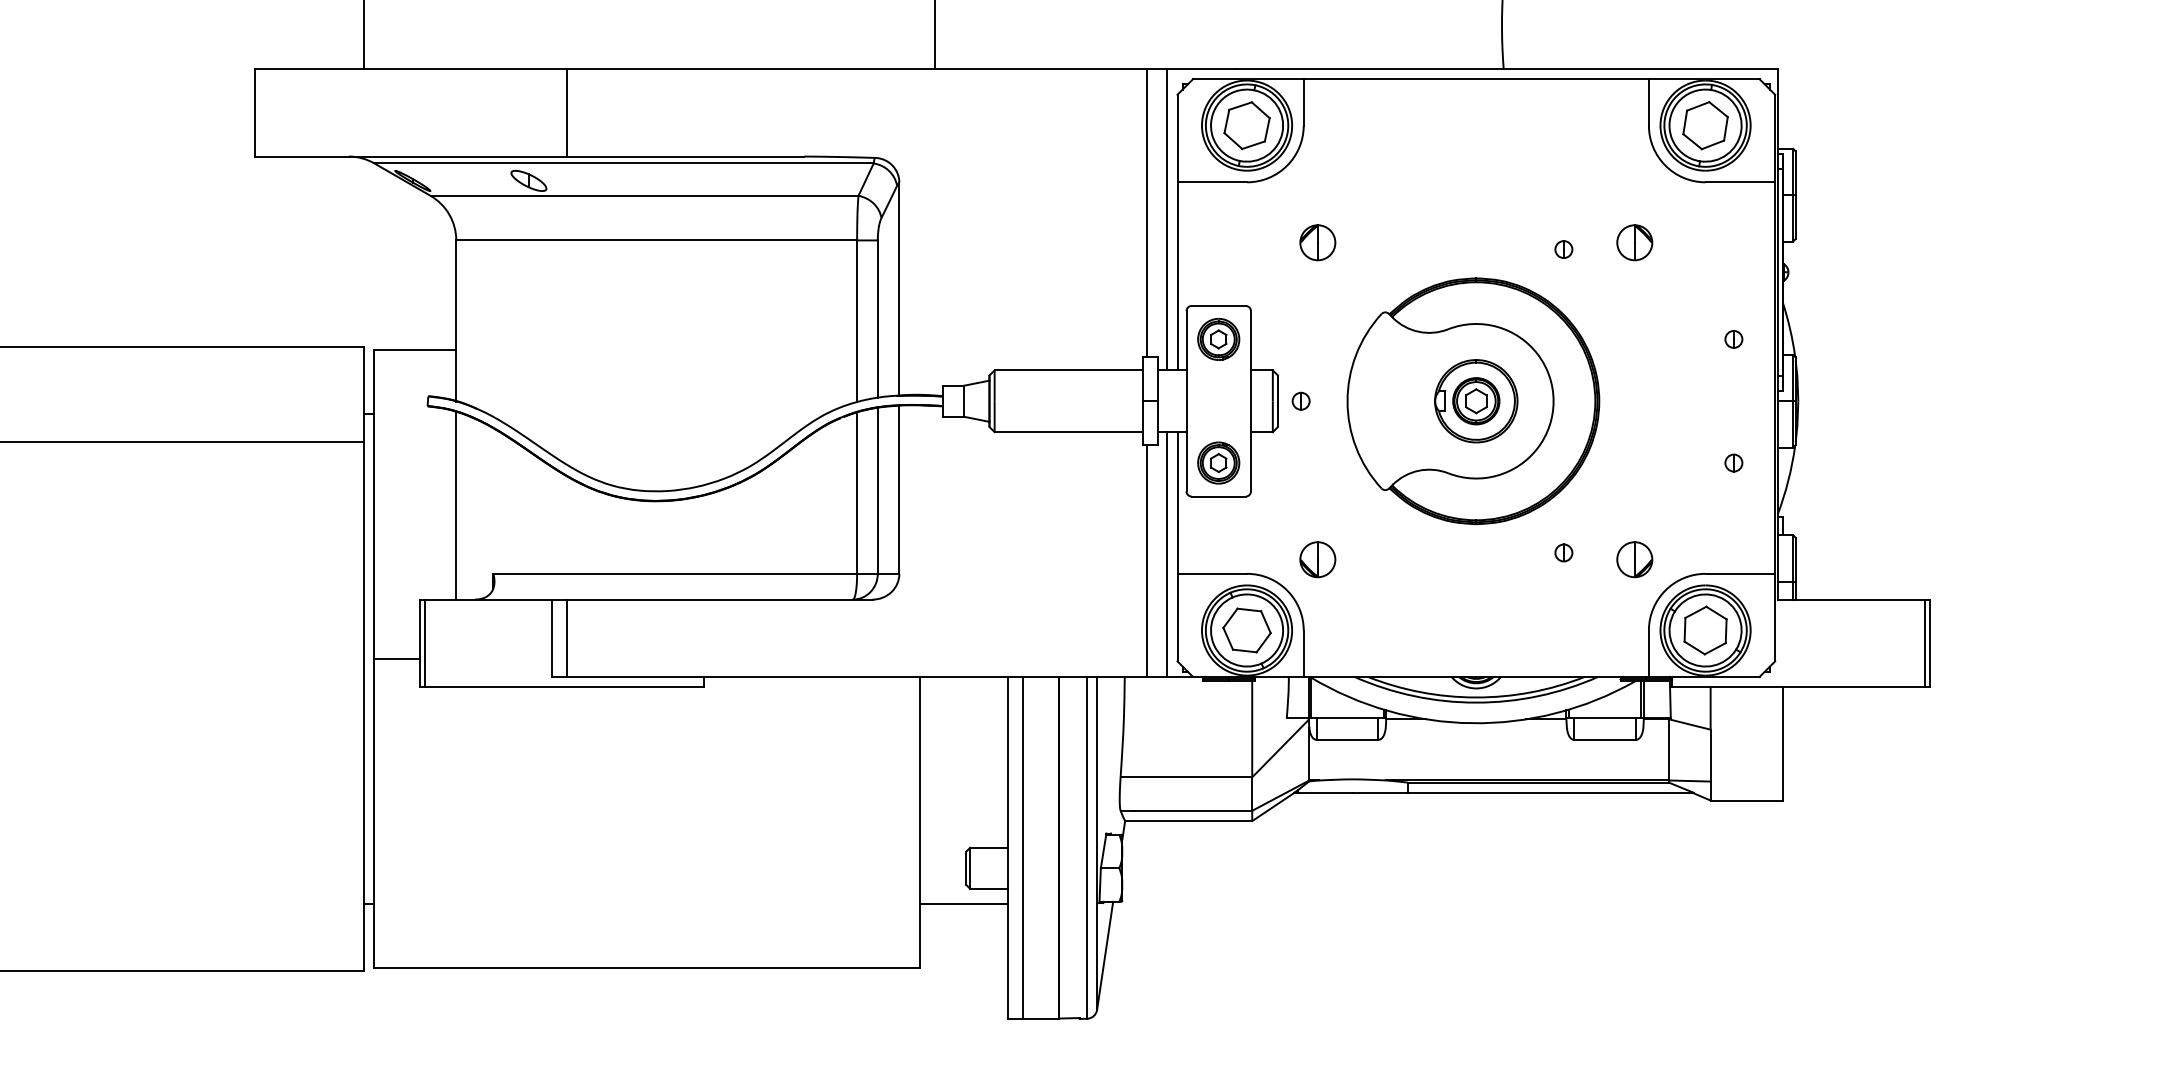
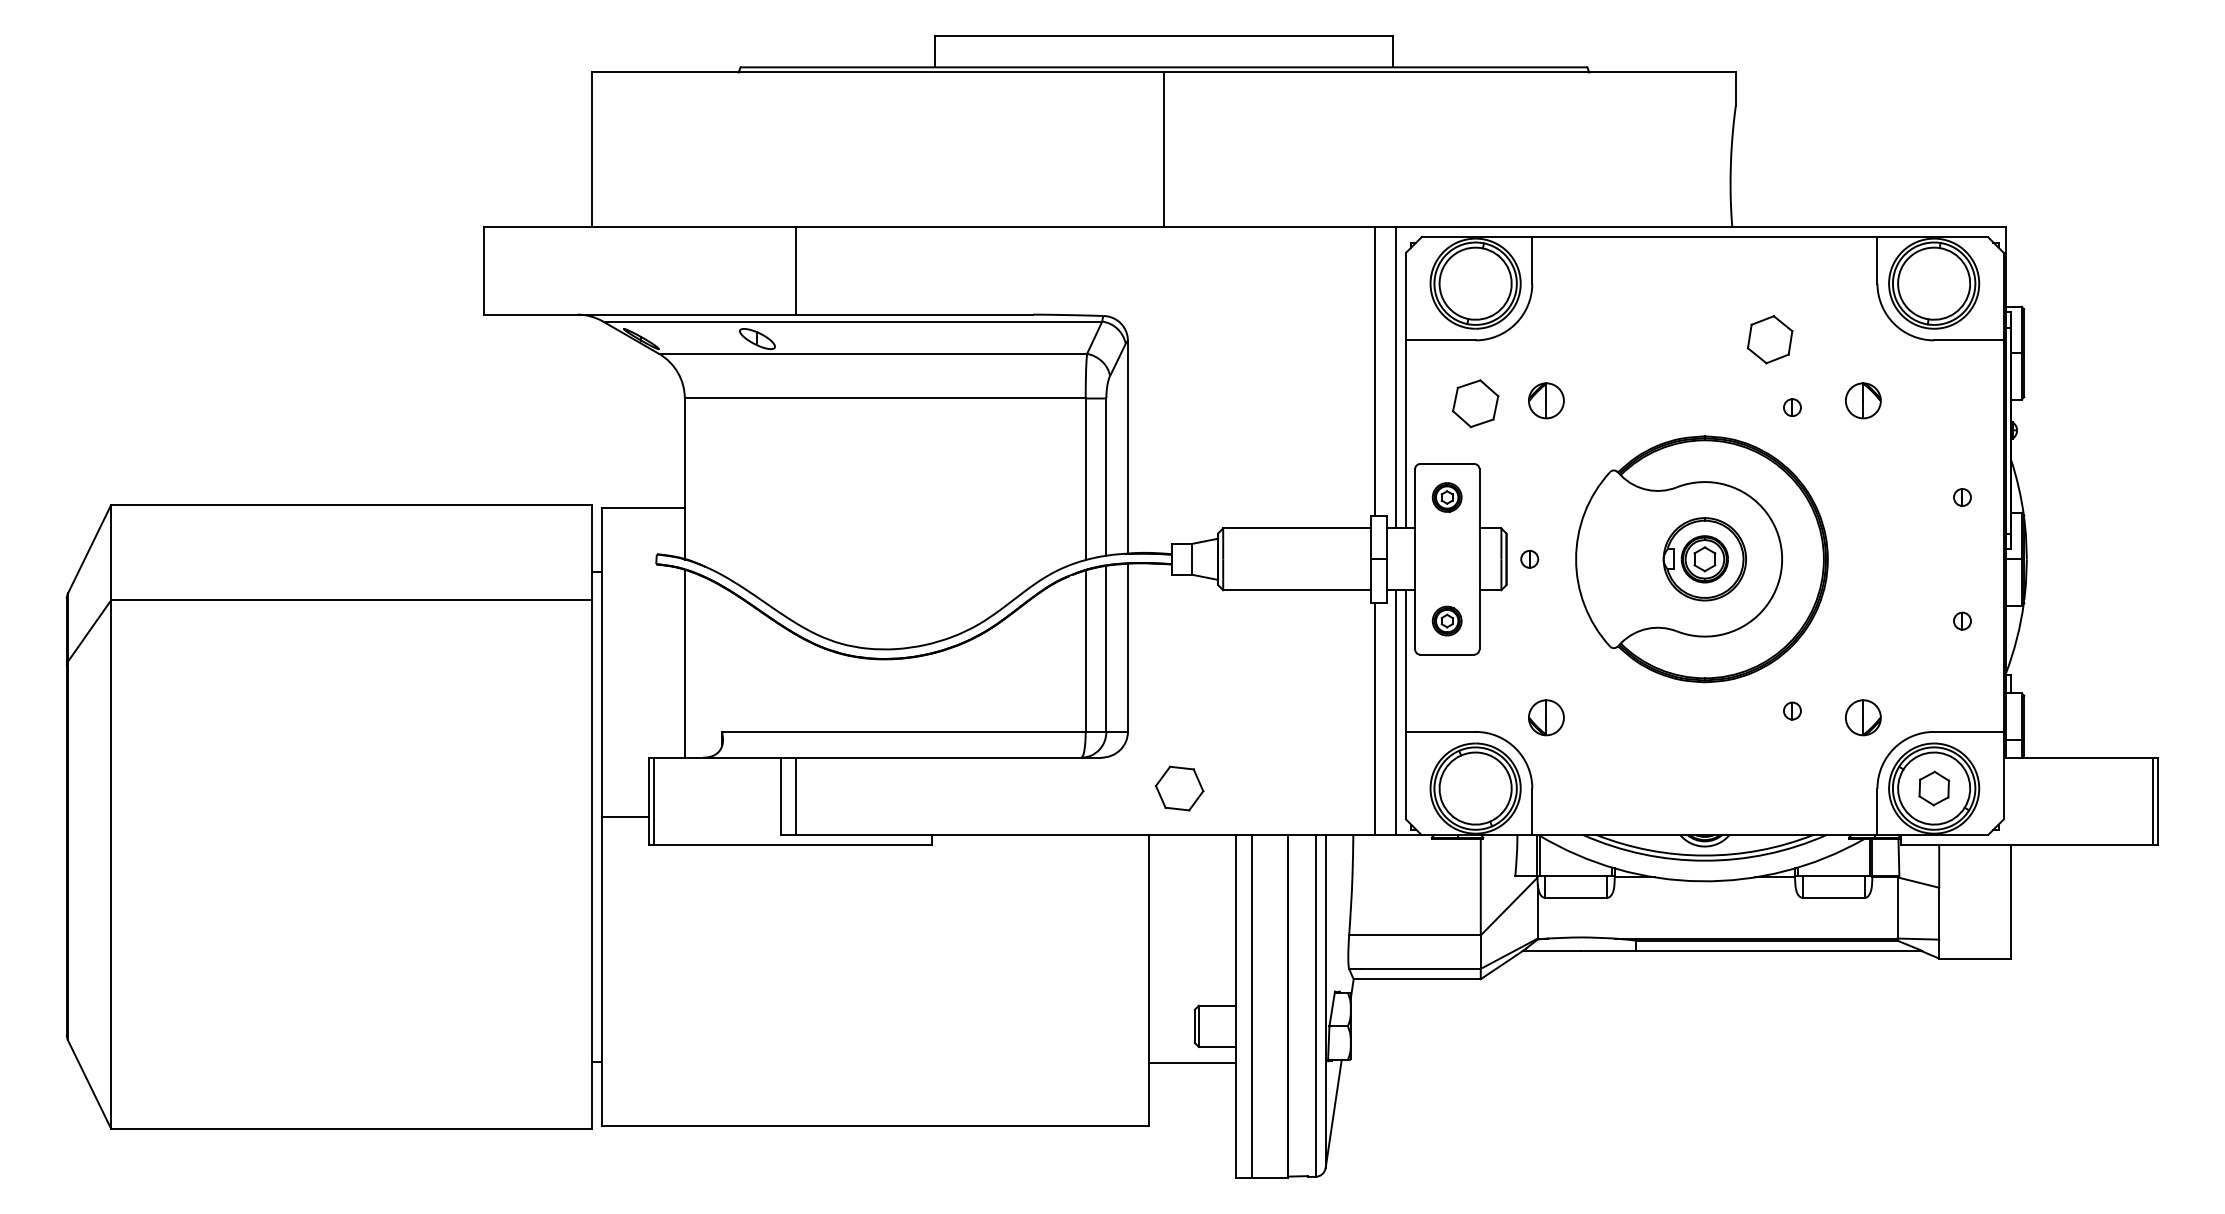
part: (1246, 125) -> (1475, 403), moved
part: (1704, 125) -> (1769, 339), moved
part: (1217, 339) -> (1446, 497), size x0.7
part: (1217, 462) -> (1446, 620), size x0.7
part: (1246, 630) -> (1179, 788), moved
part: (1705, 630) -> (1934, 788), size x0.7

